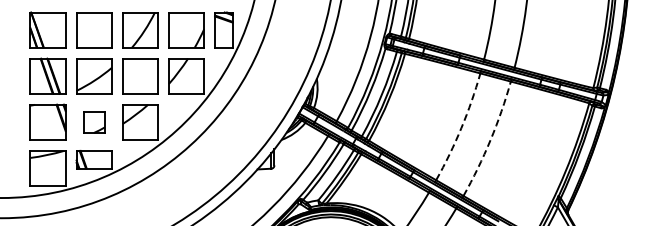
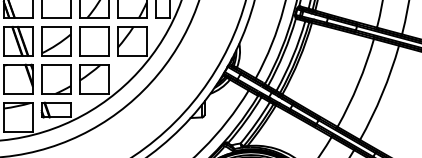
part: (94, 122) -> (56, 79), size x1.67
arc: (461, 128) -> (358, 84), dashed -> solid
arc: (490, 140) -> (382, 94), dashed -> solid

